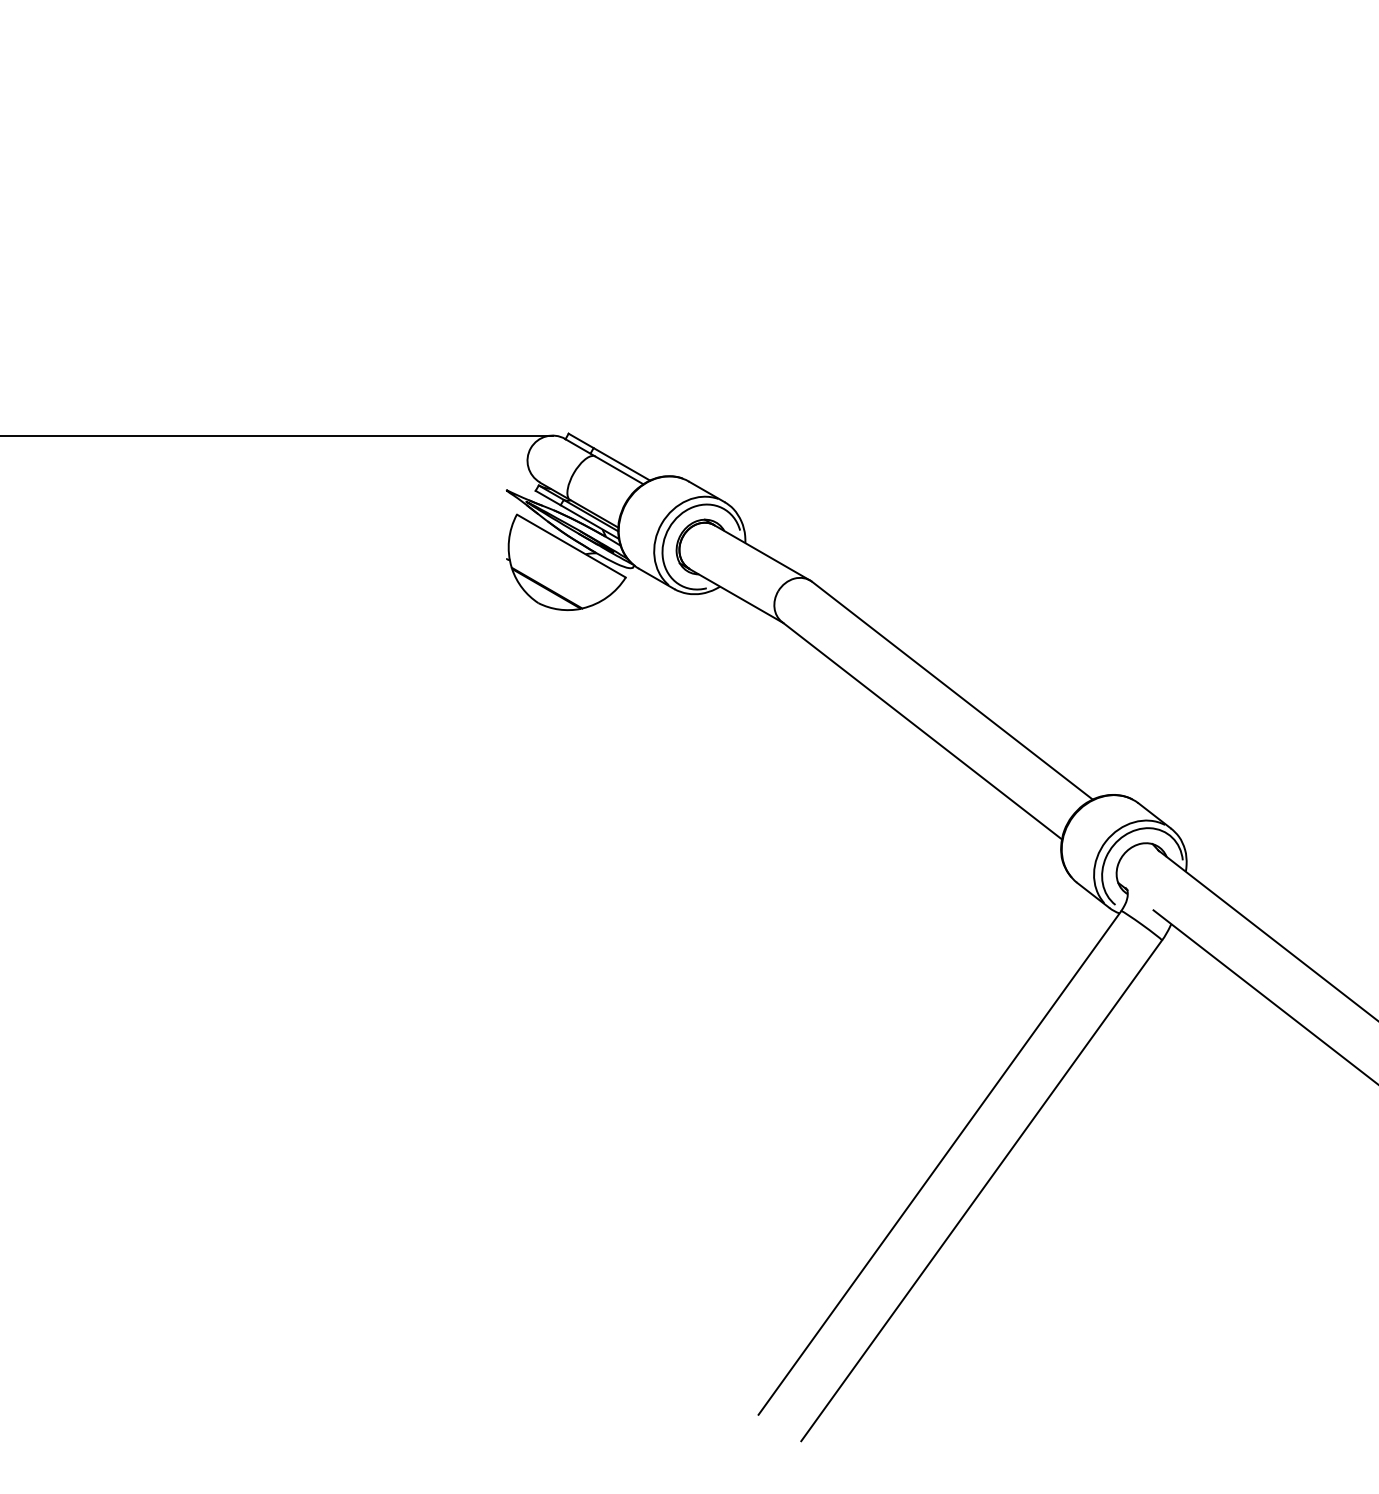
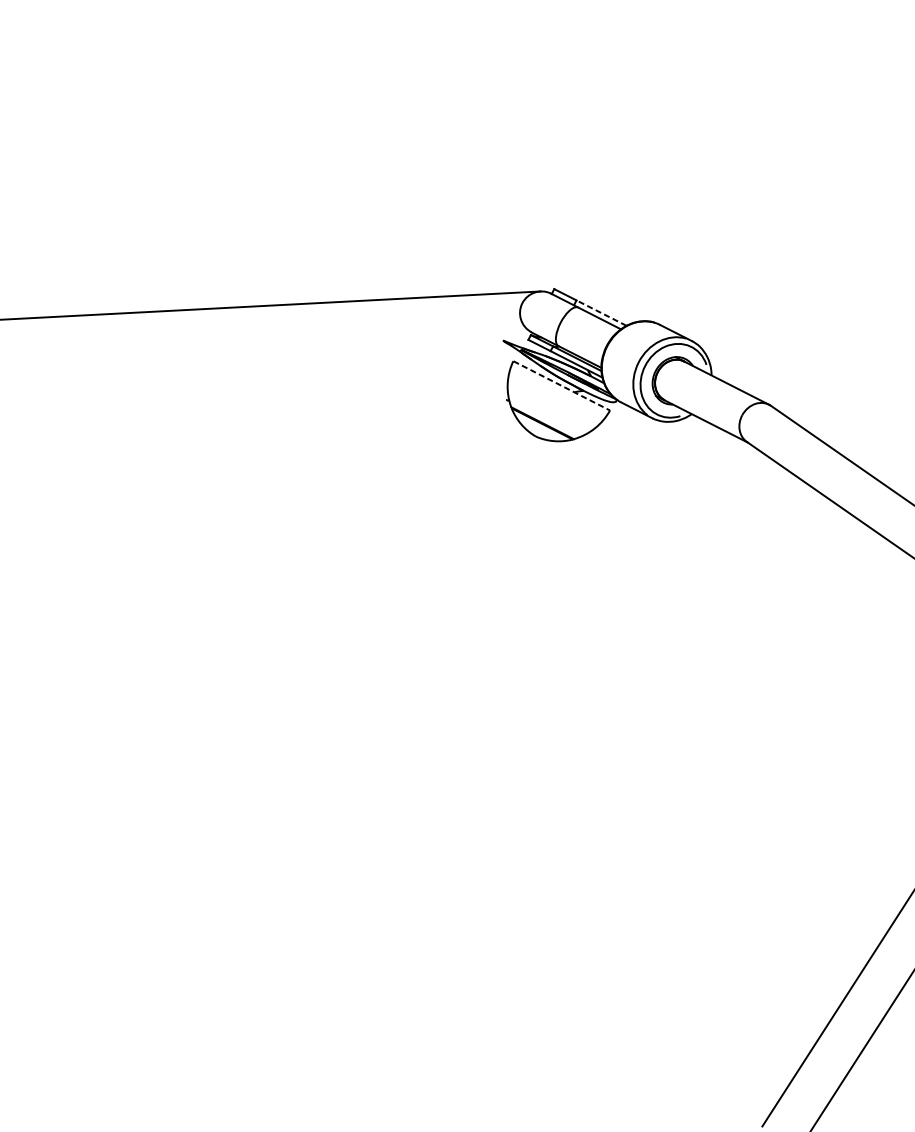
line: (621, 464) -> (601, 313), solid -> dashed
line: (571, 546) -> (561, 386), solid -> dashed

